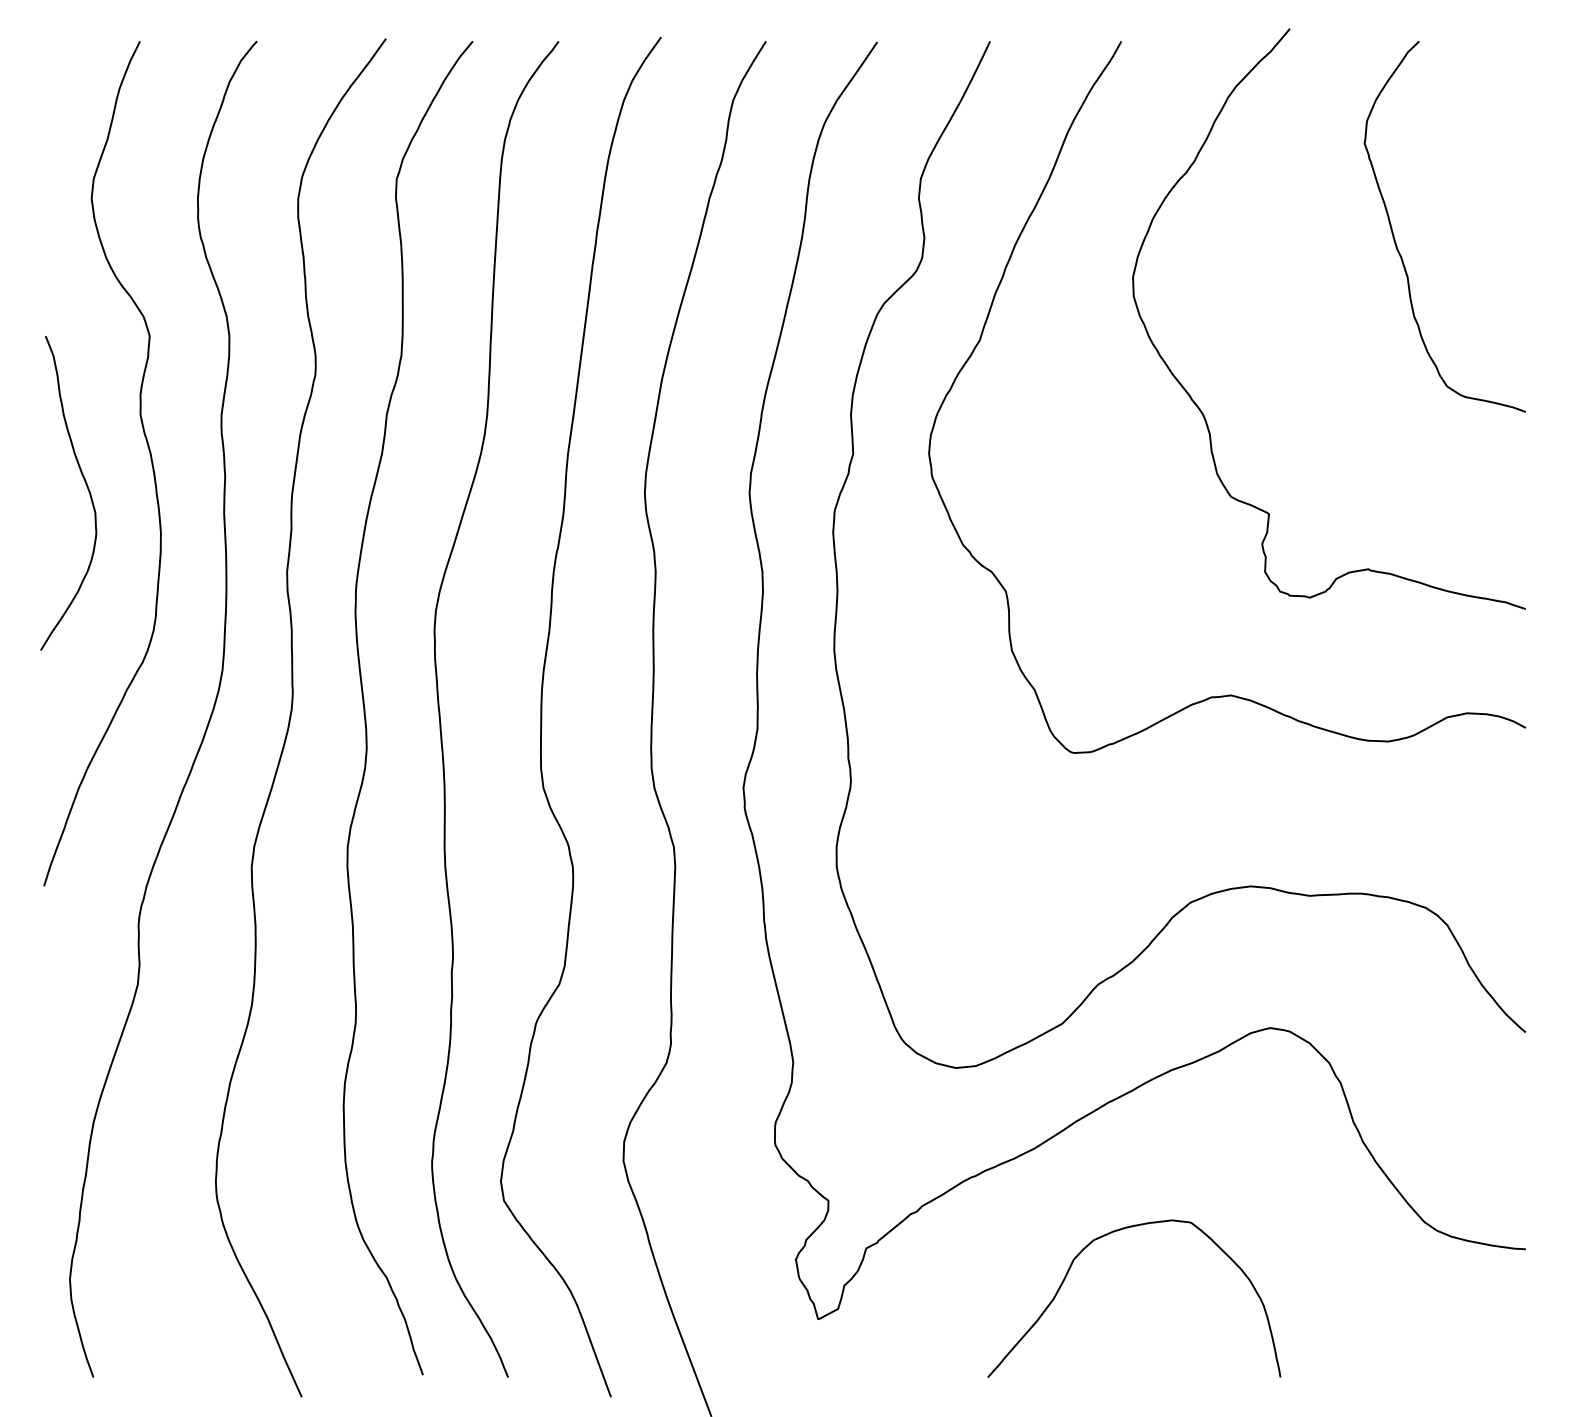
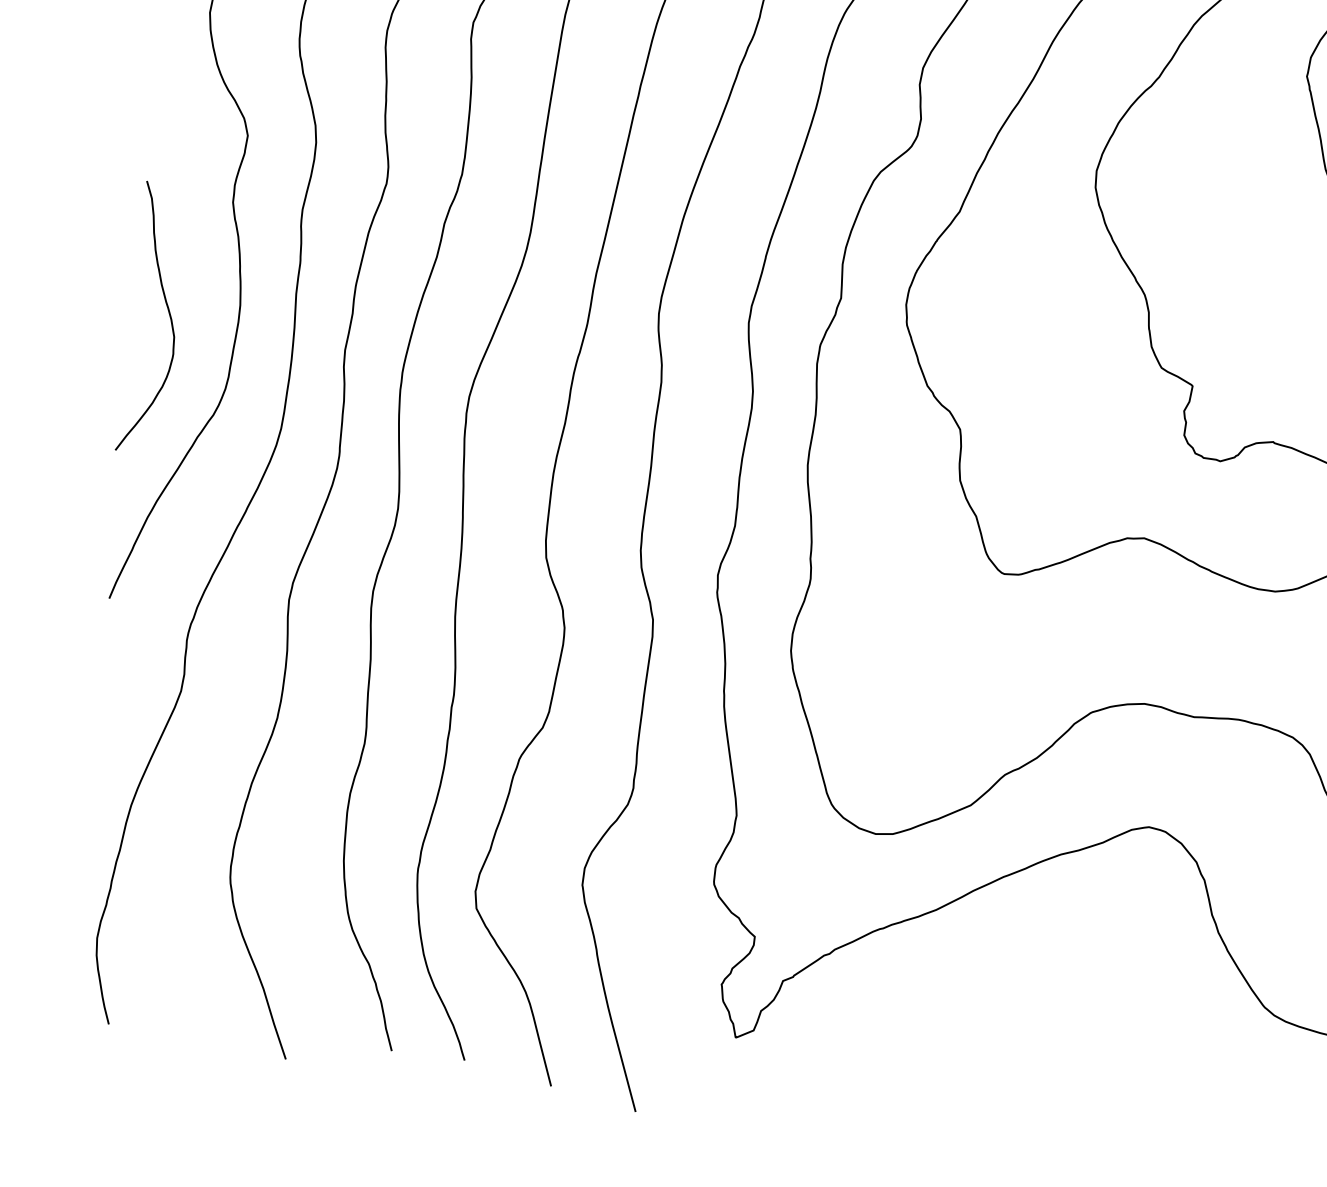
curve: (86, 487) -> (168, 314), moved
curve: (1107, 1235) -> (991, 990), removed

